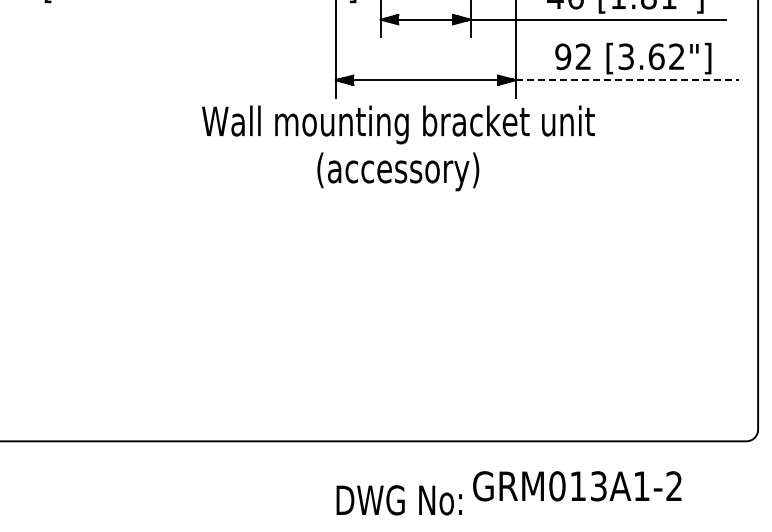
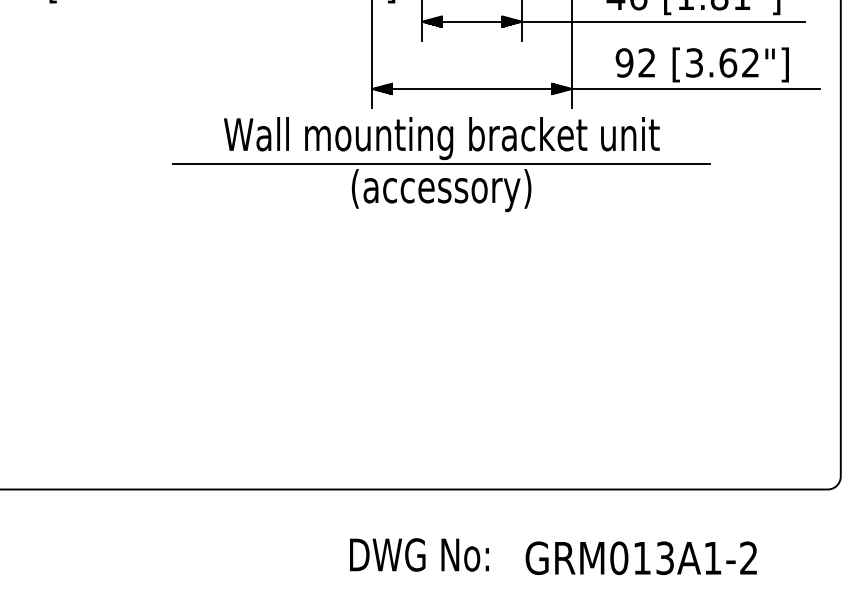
line: (627, 80) -> (695, 89), dashed -> solid
line: (398, 147) -> (441, 163), added
text: (577, 486) -> (641, 558), moved
text: (398, 500) -> (418, 555), moved

